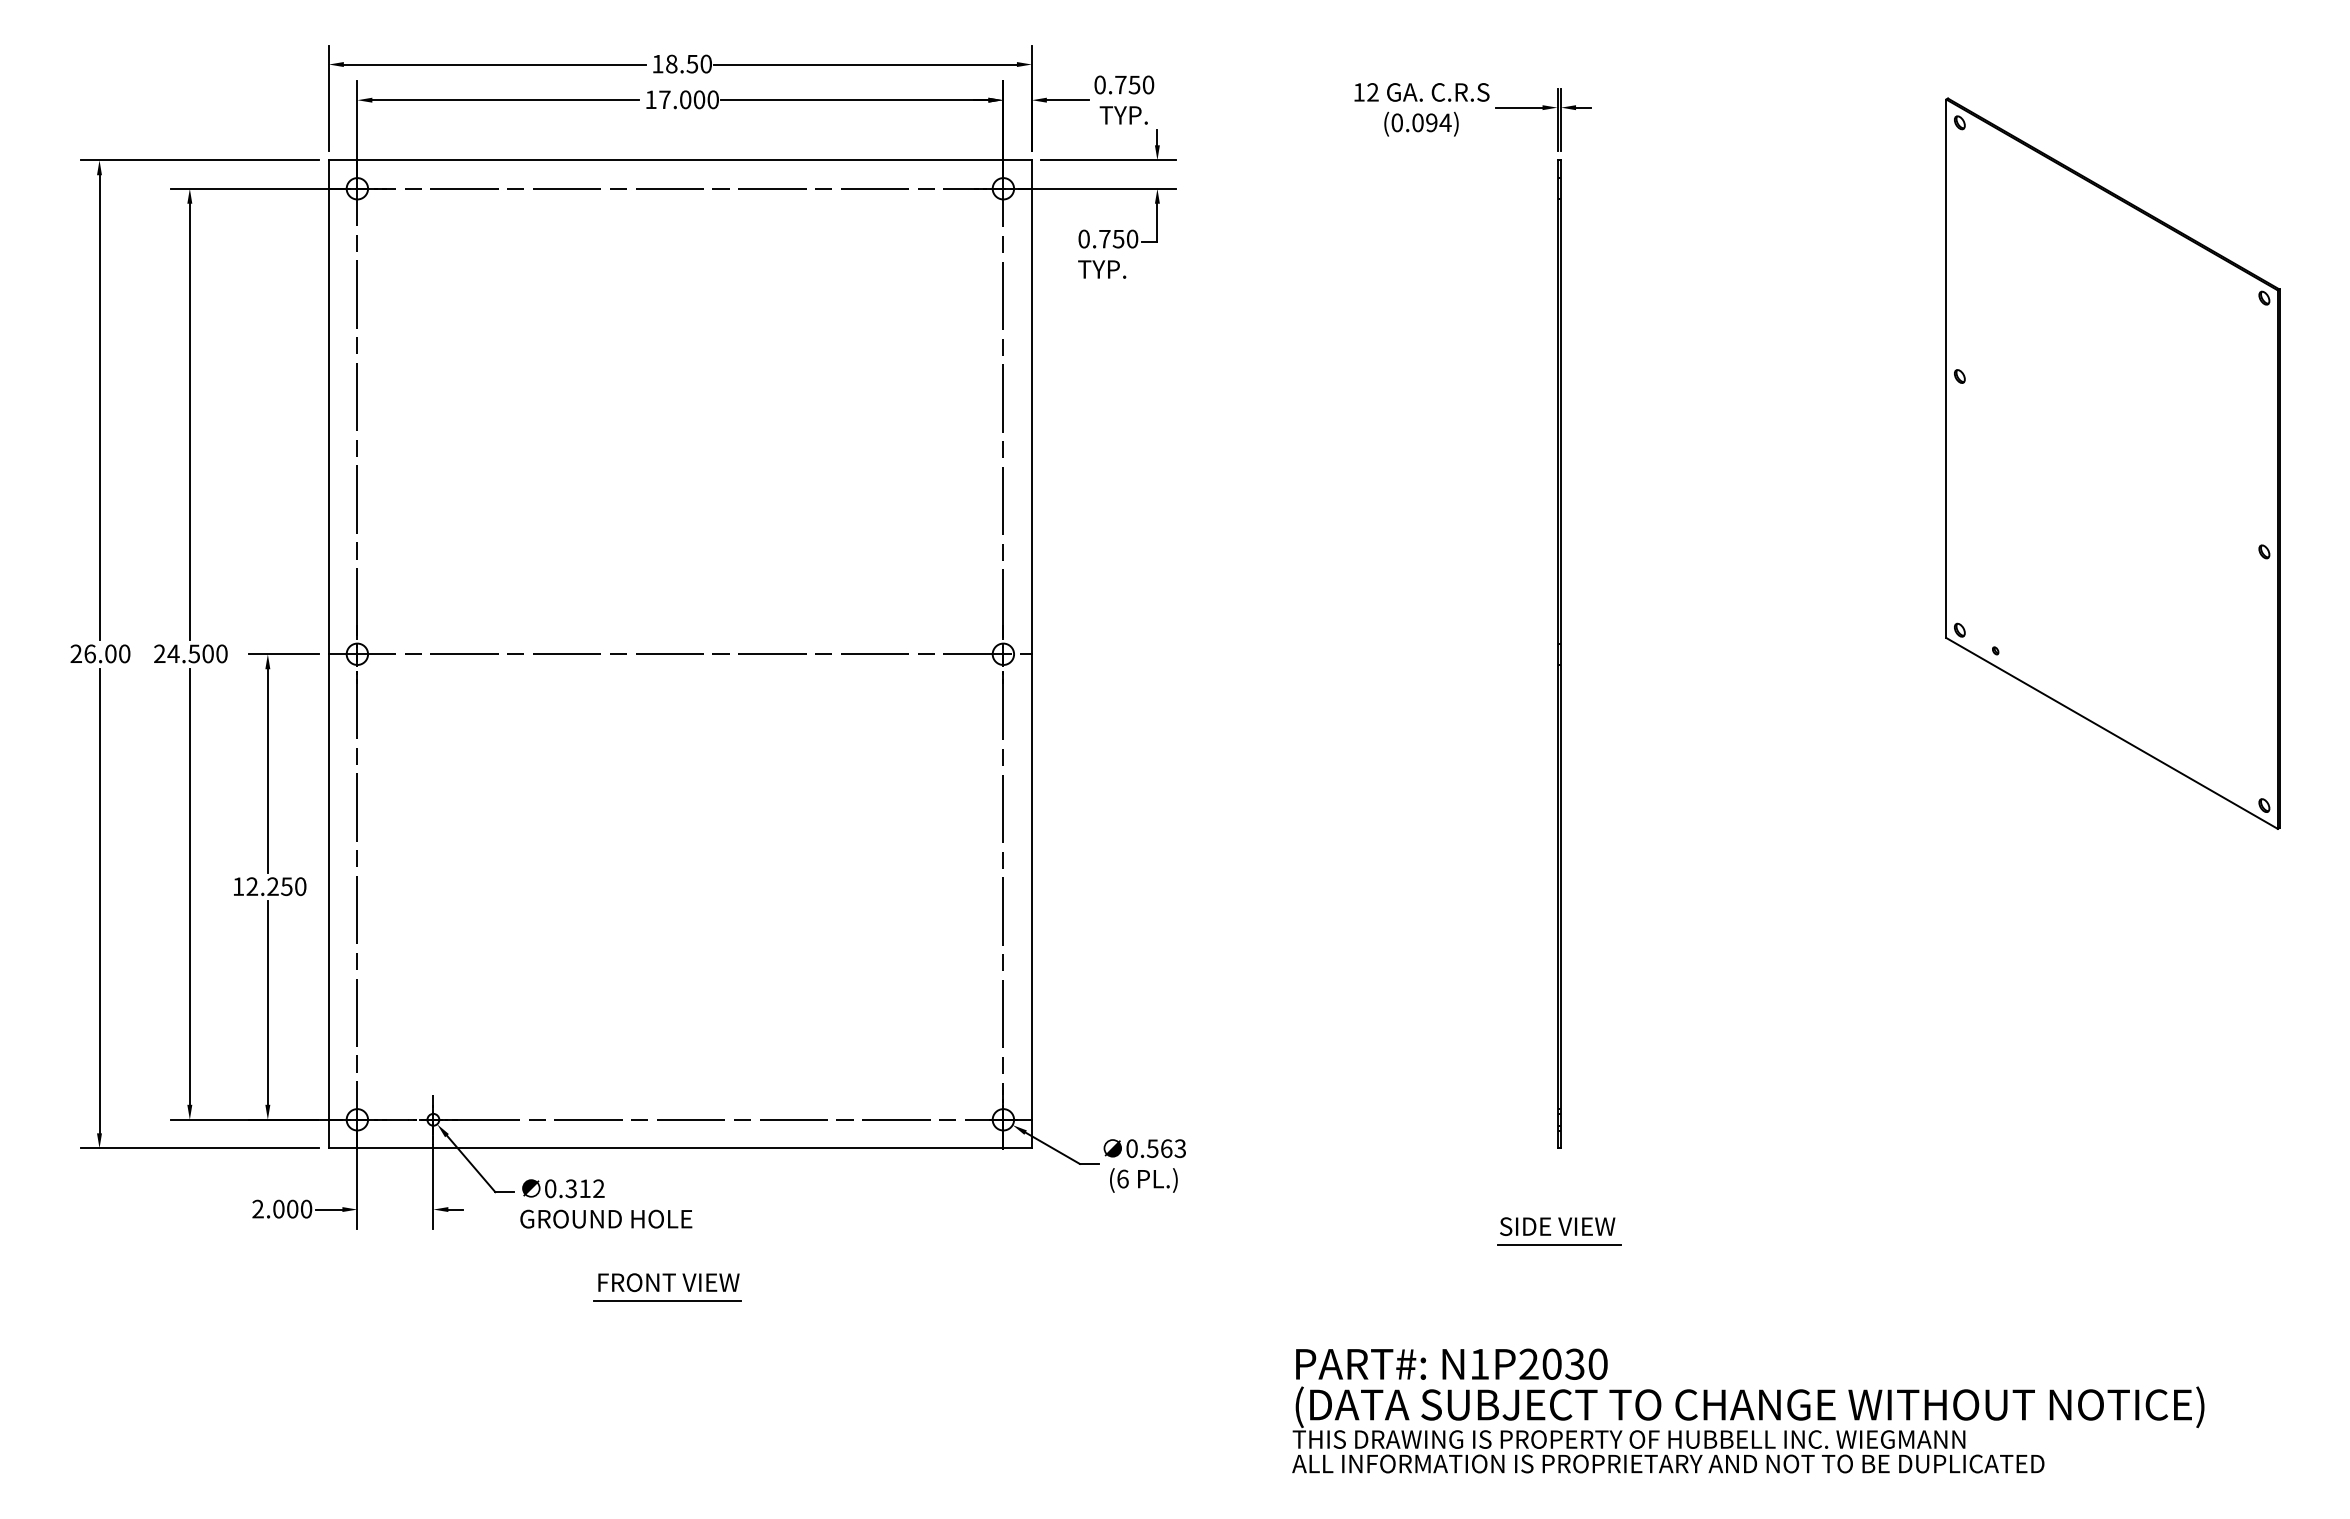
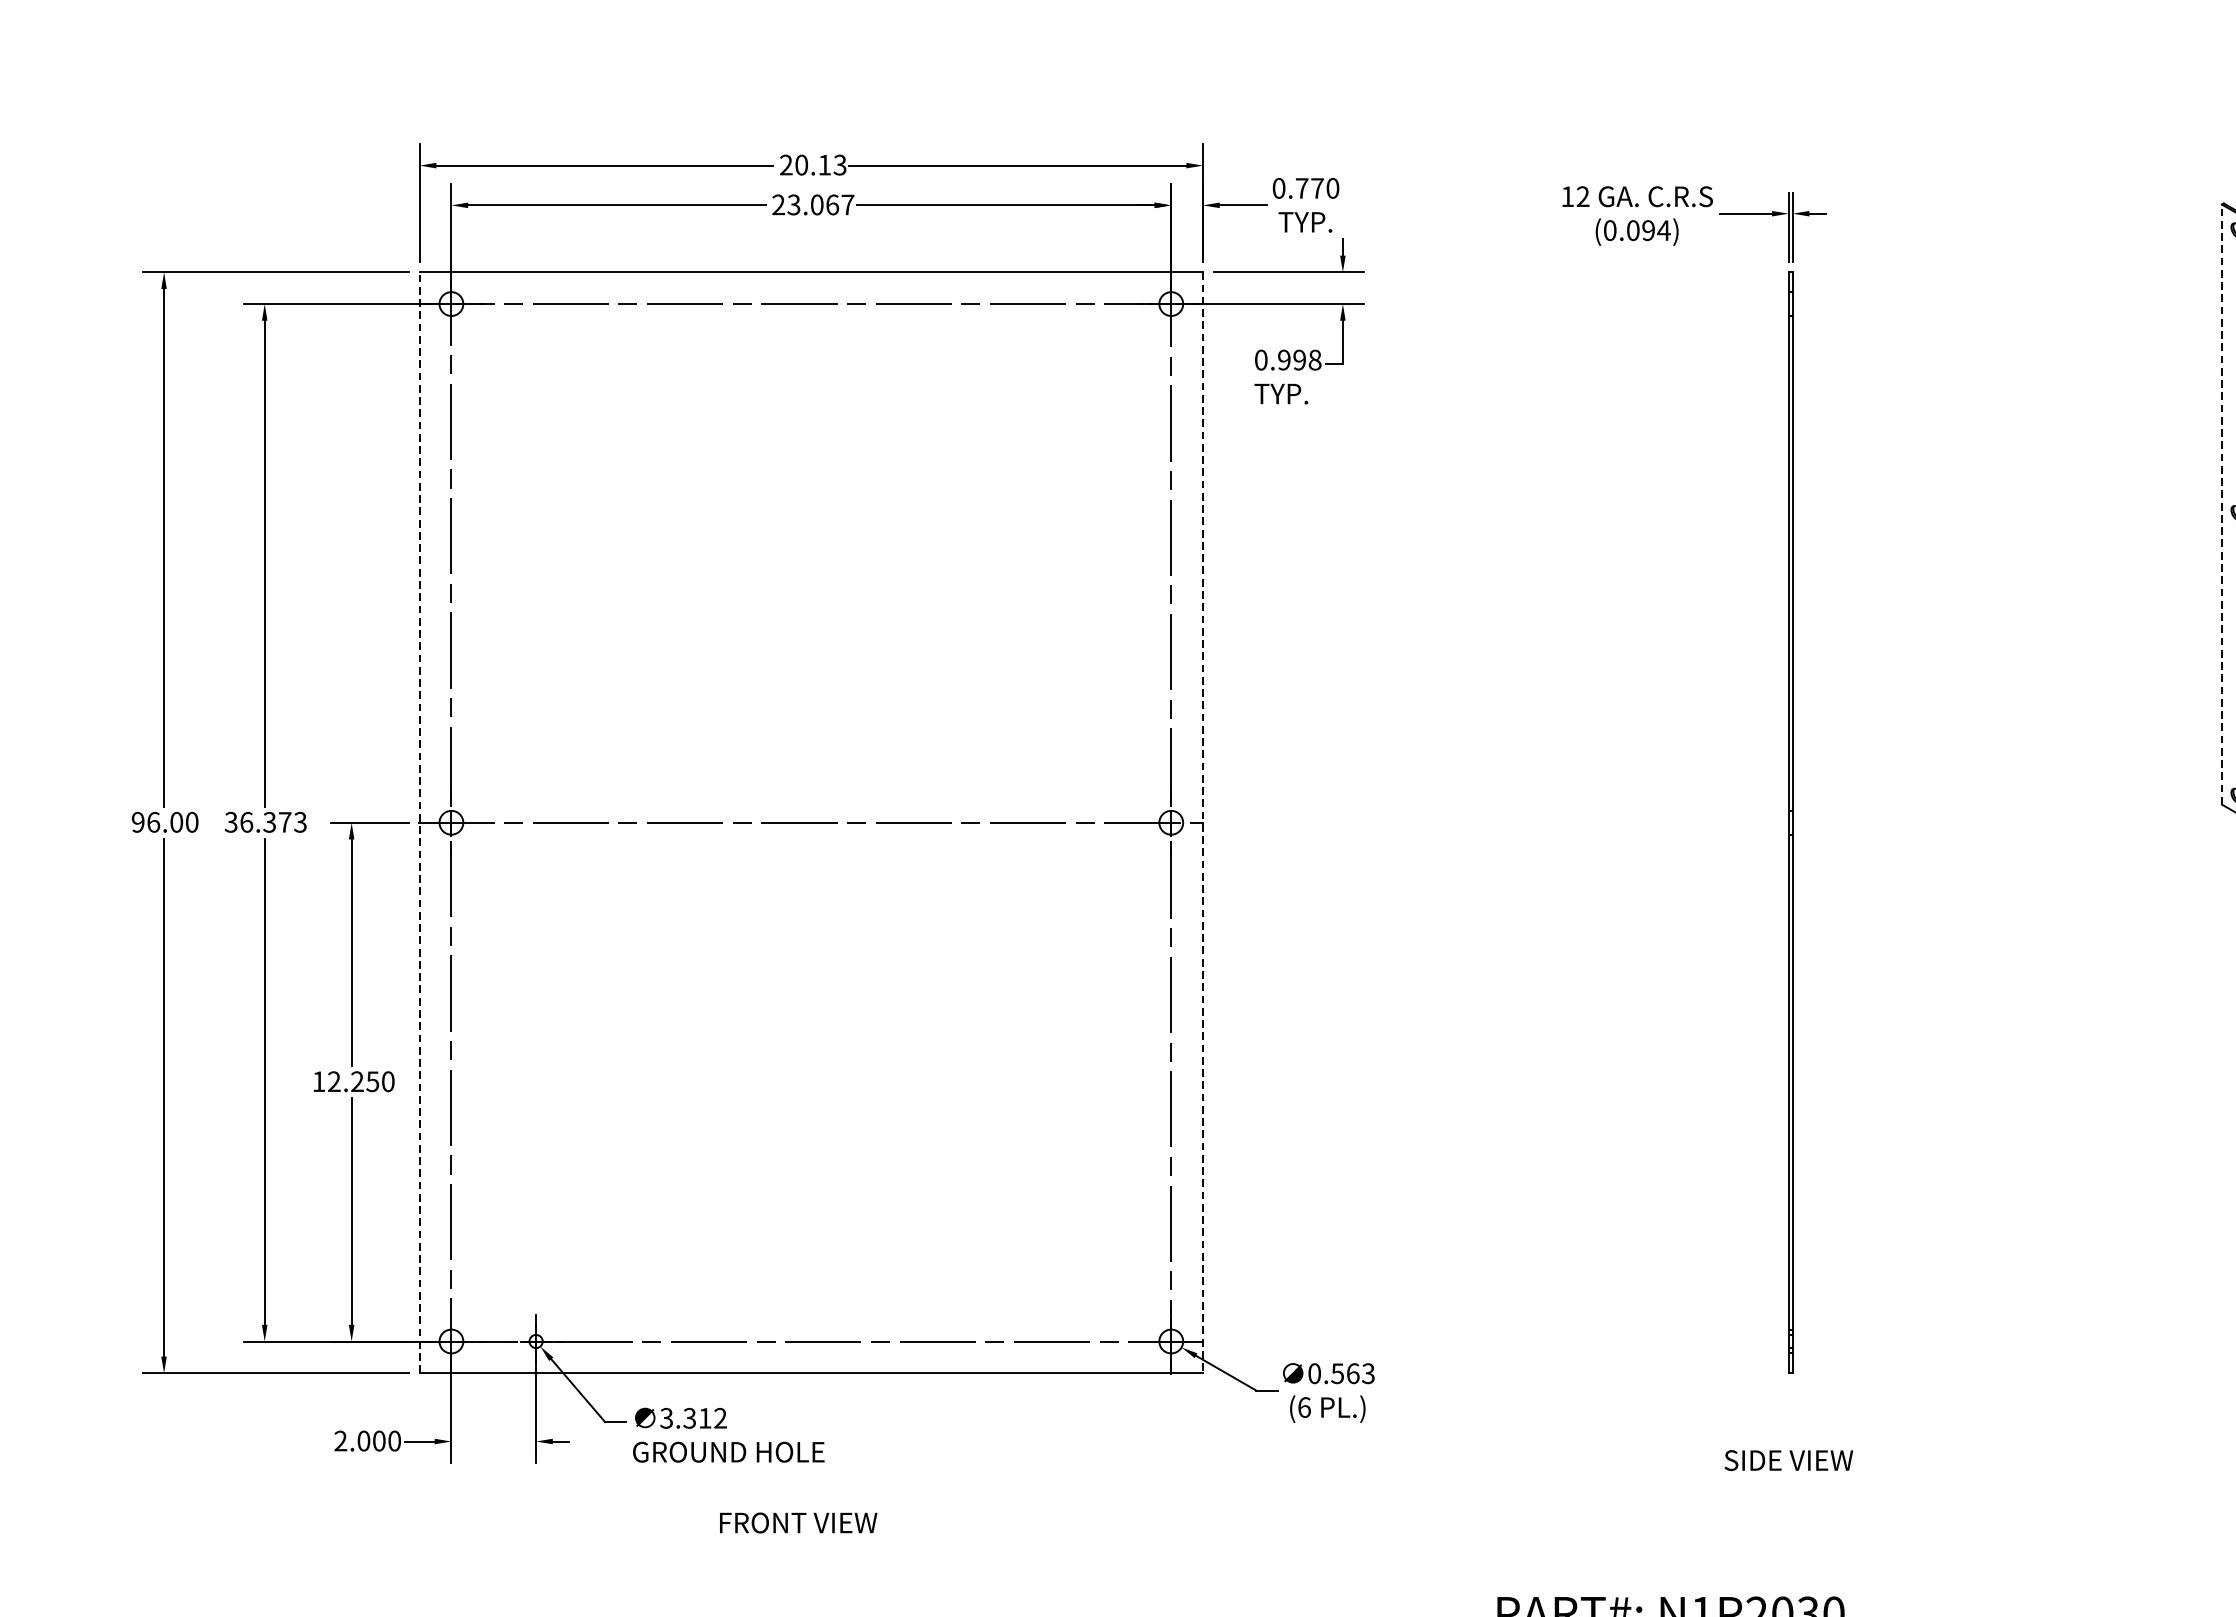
text: (681, 63) -> (812, 164), 18.50 -> 20.13
text: (1134, 84) -> (1317, 187), 0.750 -> 0.770
text: (681, 99) -> (812, 204), 17.000 -> 23.067
text: (1118, 238) -> (1299, 359), 0.750 -> 0.998
line: (1946, 368) -> (2222, 504), solid -> dashed
text: (190, 653) -> (265, 821), 24.500 -> 36.373
line: (328, 653) -> (419, 821), solid -> dashed
text: (75, 654) -> (137, 823), 26.00 -> 96.00
line: (1031, 654) -> (1202, 823), solid -> dashed
text: (550, 1188) -> (666, 1418), 0.312 -> 3.312
line: (1558, 1245) -> (1789, 1481), removed
line: (667, 1301) -> (796, 1543), removed

